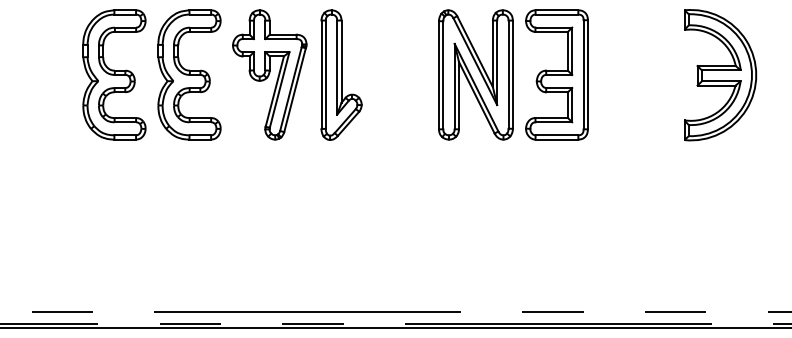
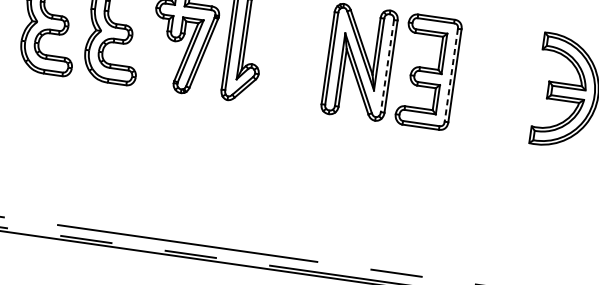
line: (583, 74) -> (451, 75), solid -> dashed
line: (508, 75) -> (387, 66), solid -> dashed

